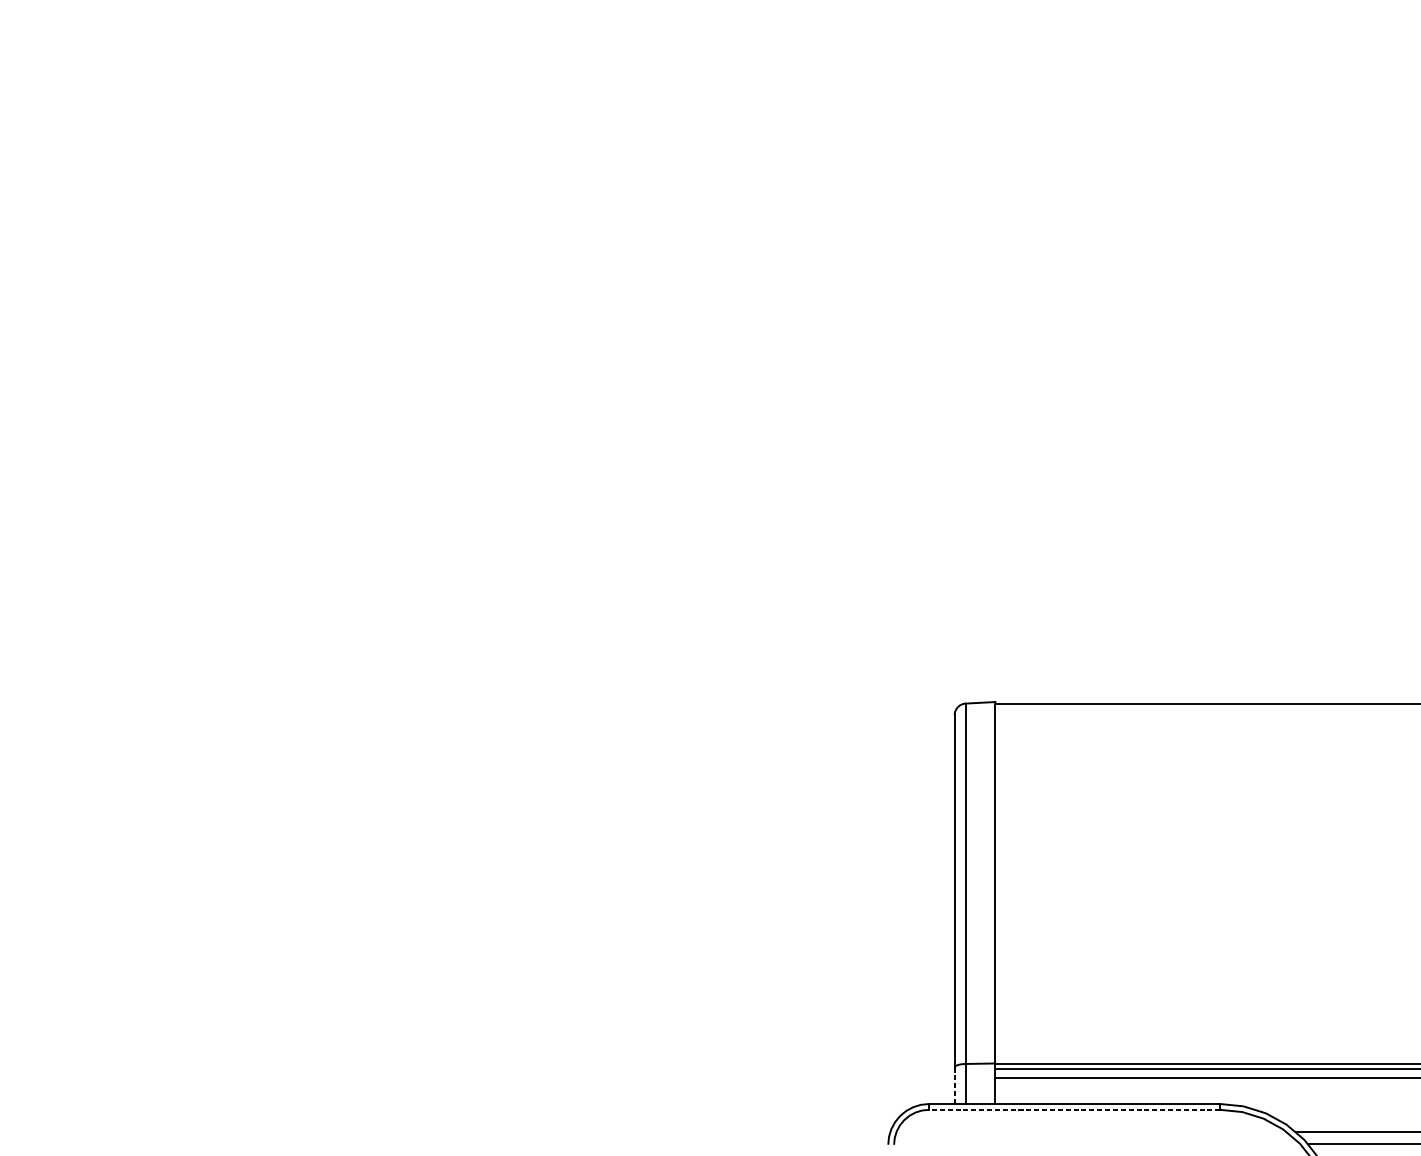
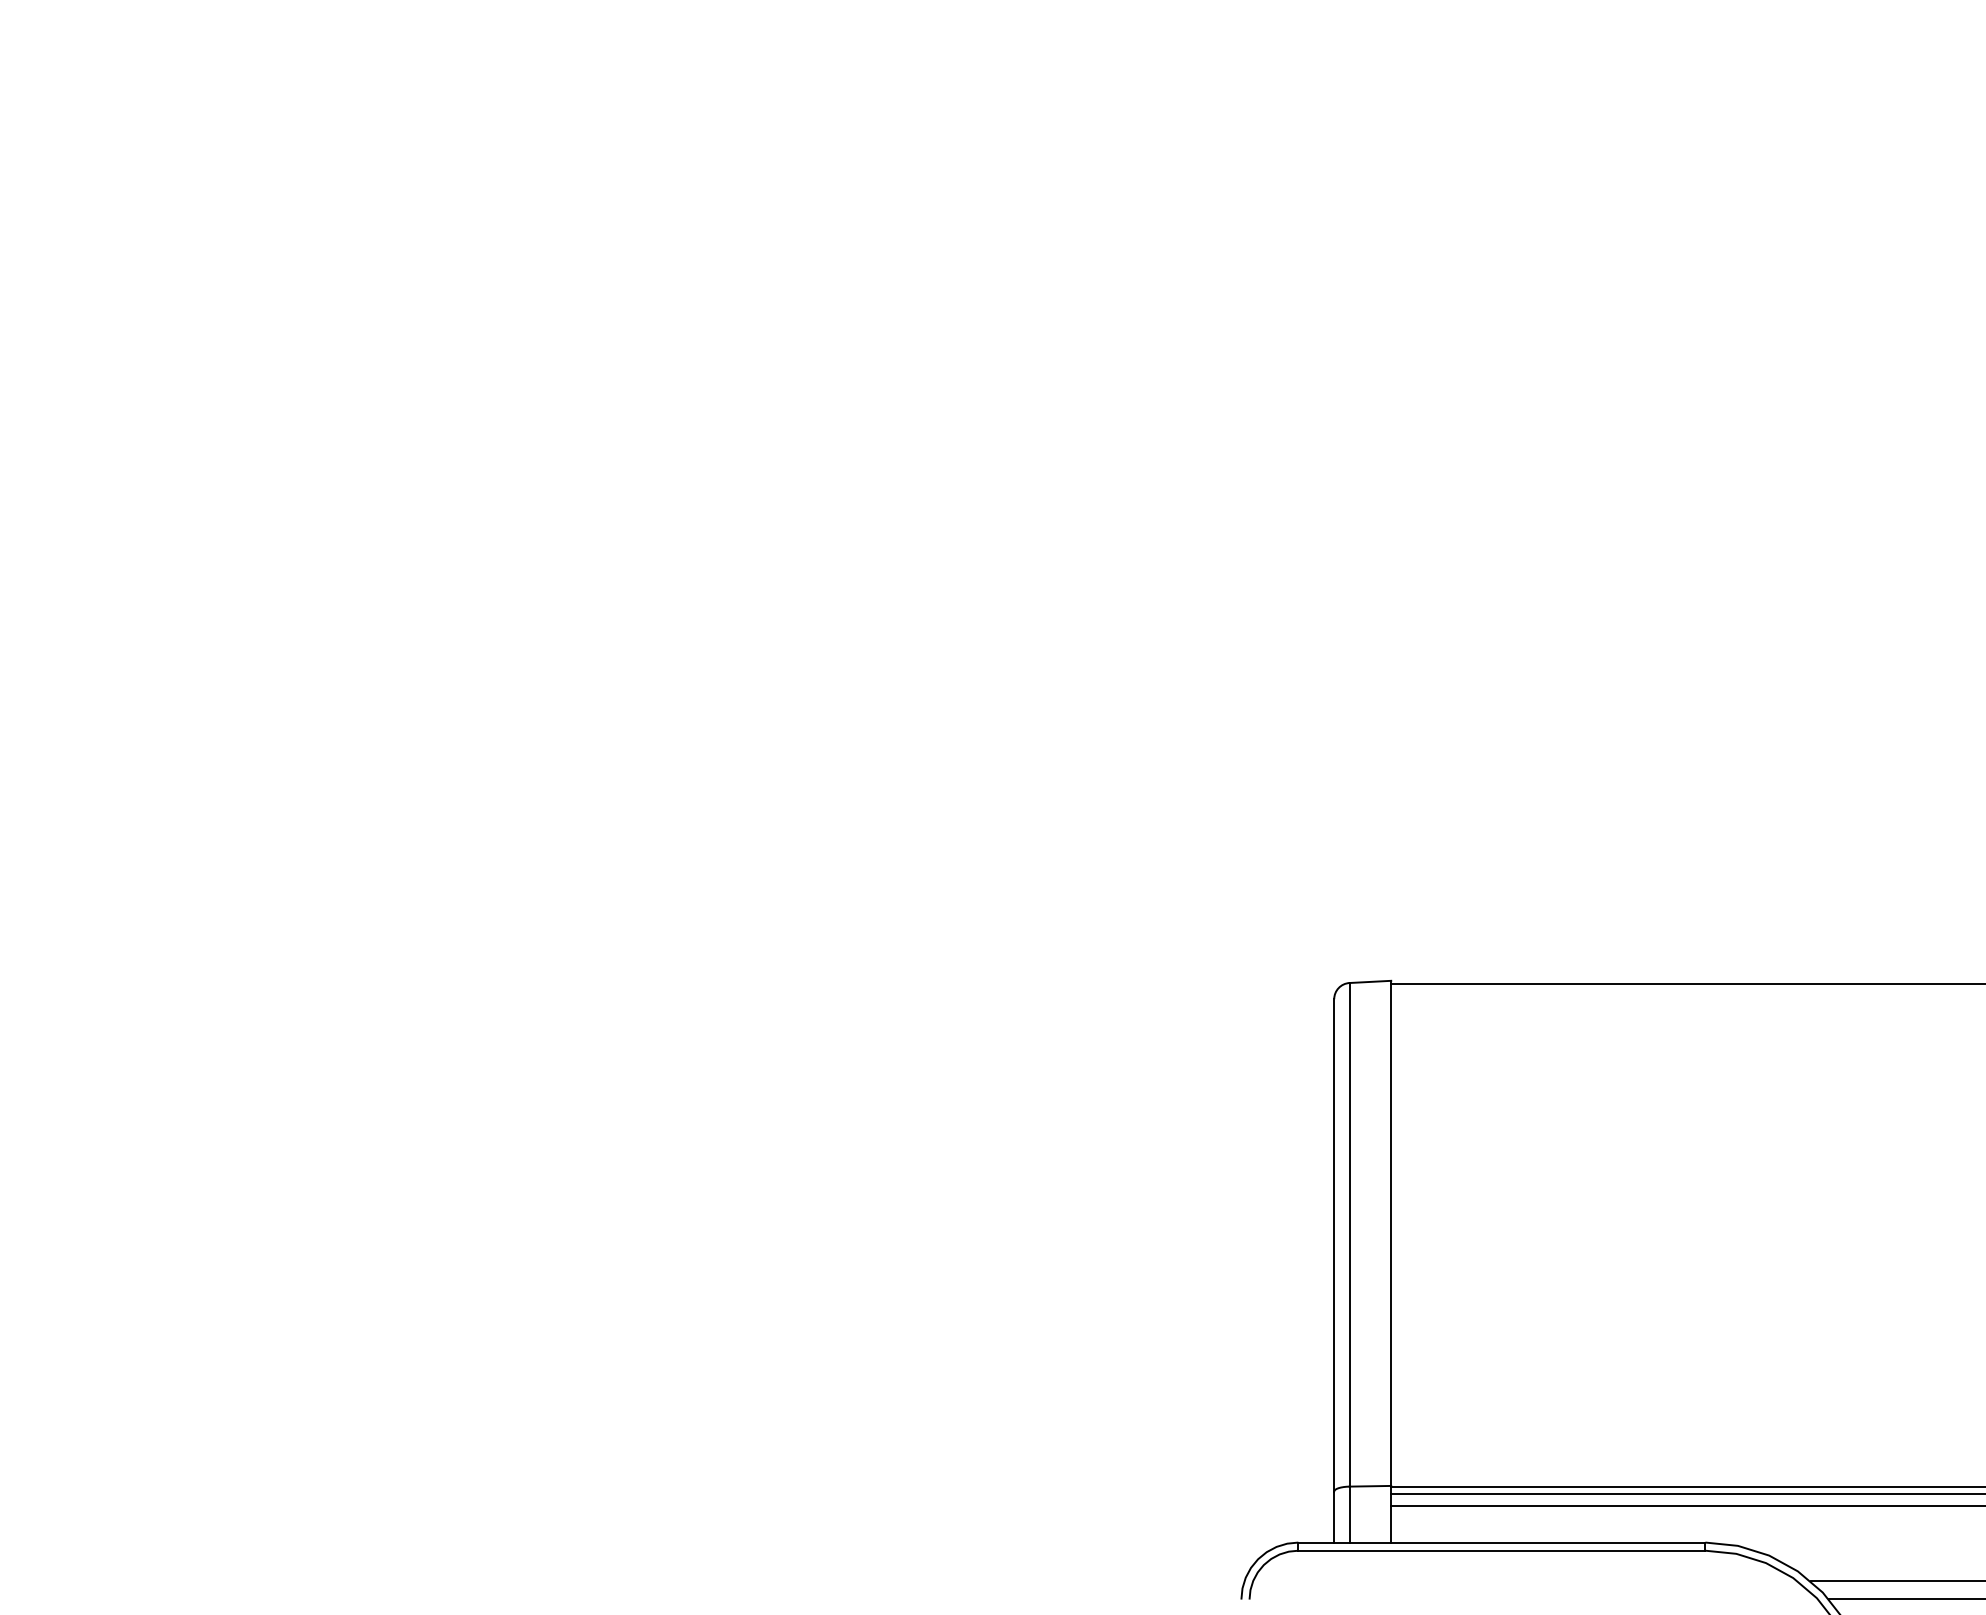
line: (954, 1085) -> (1334, 1516), dashed -> solid
line: (1074, 1109) -> (1501, 1550), dashed -> solid

